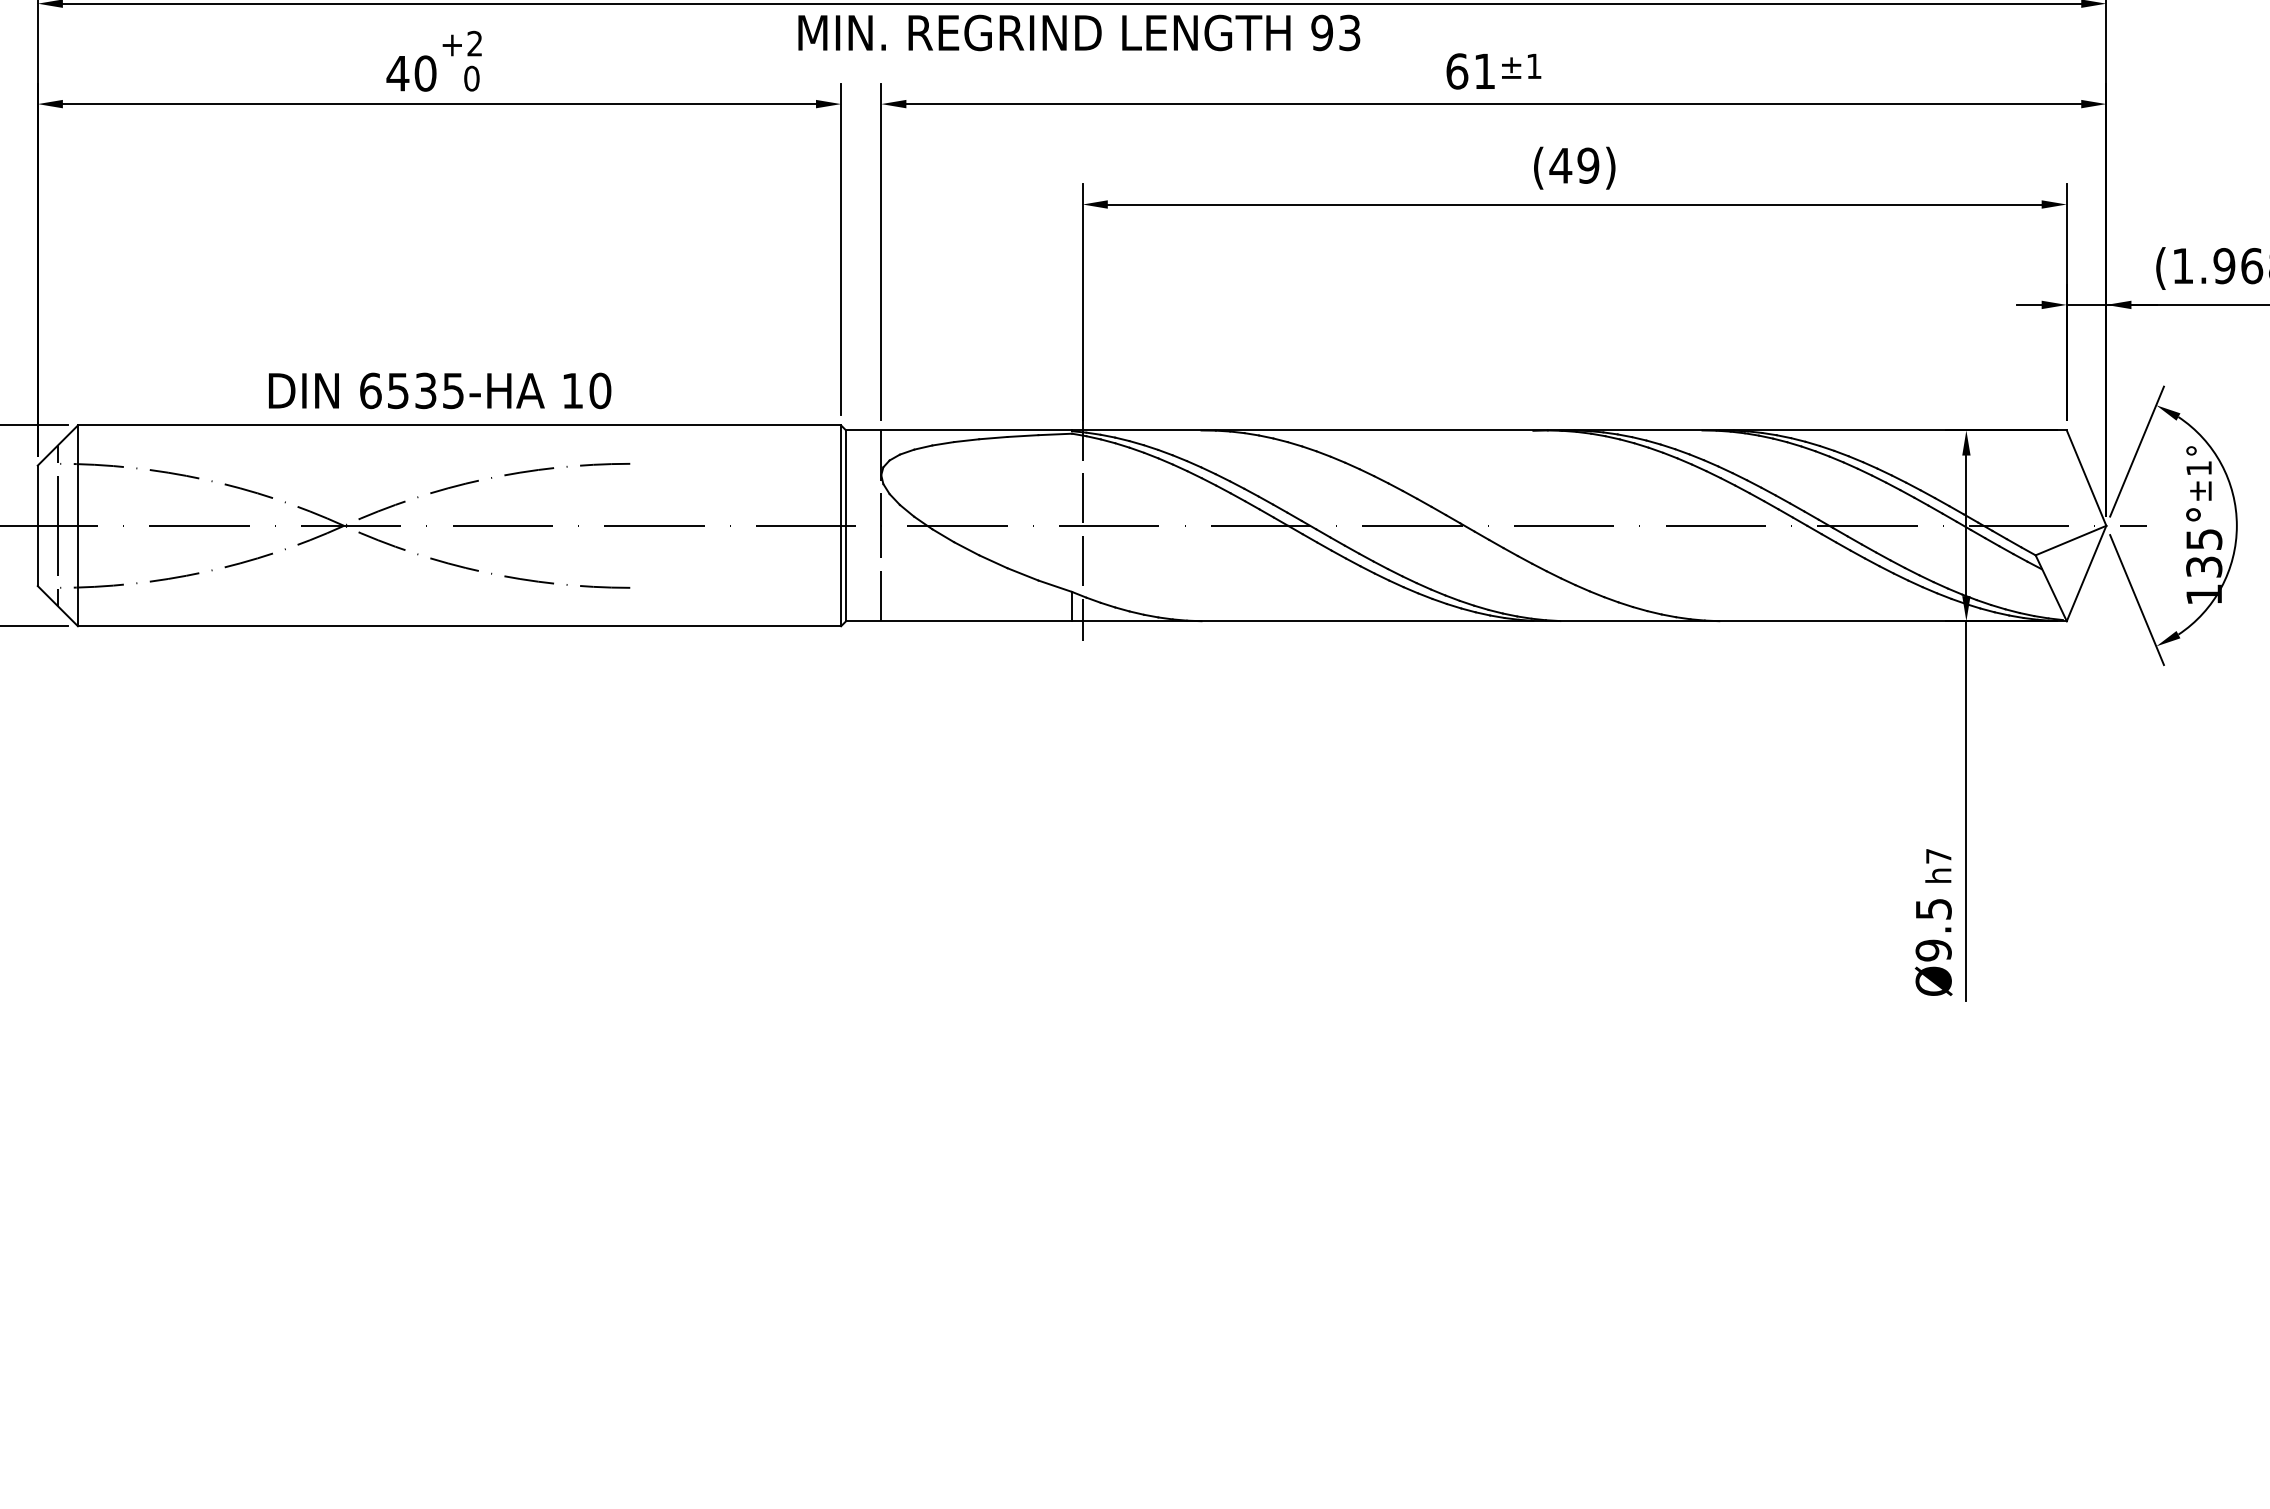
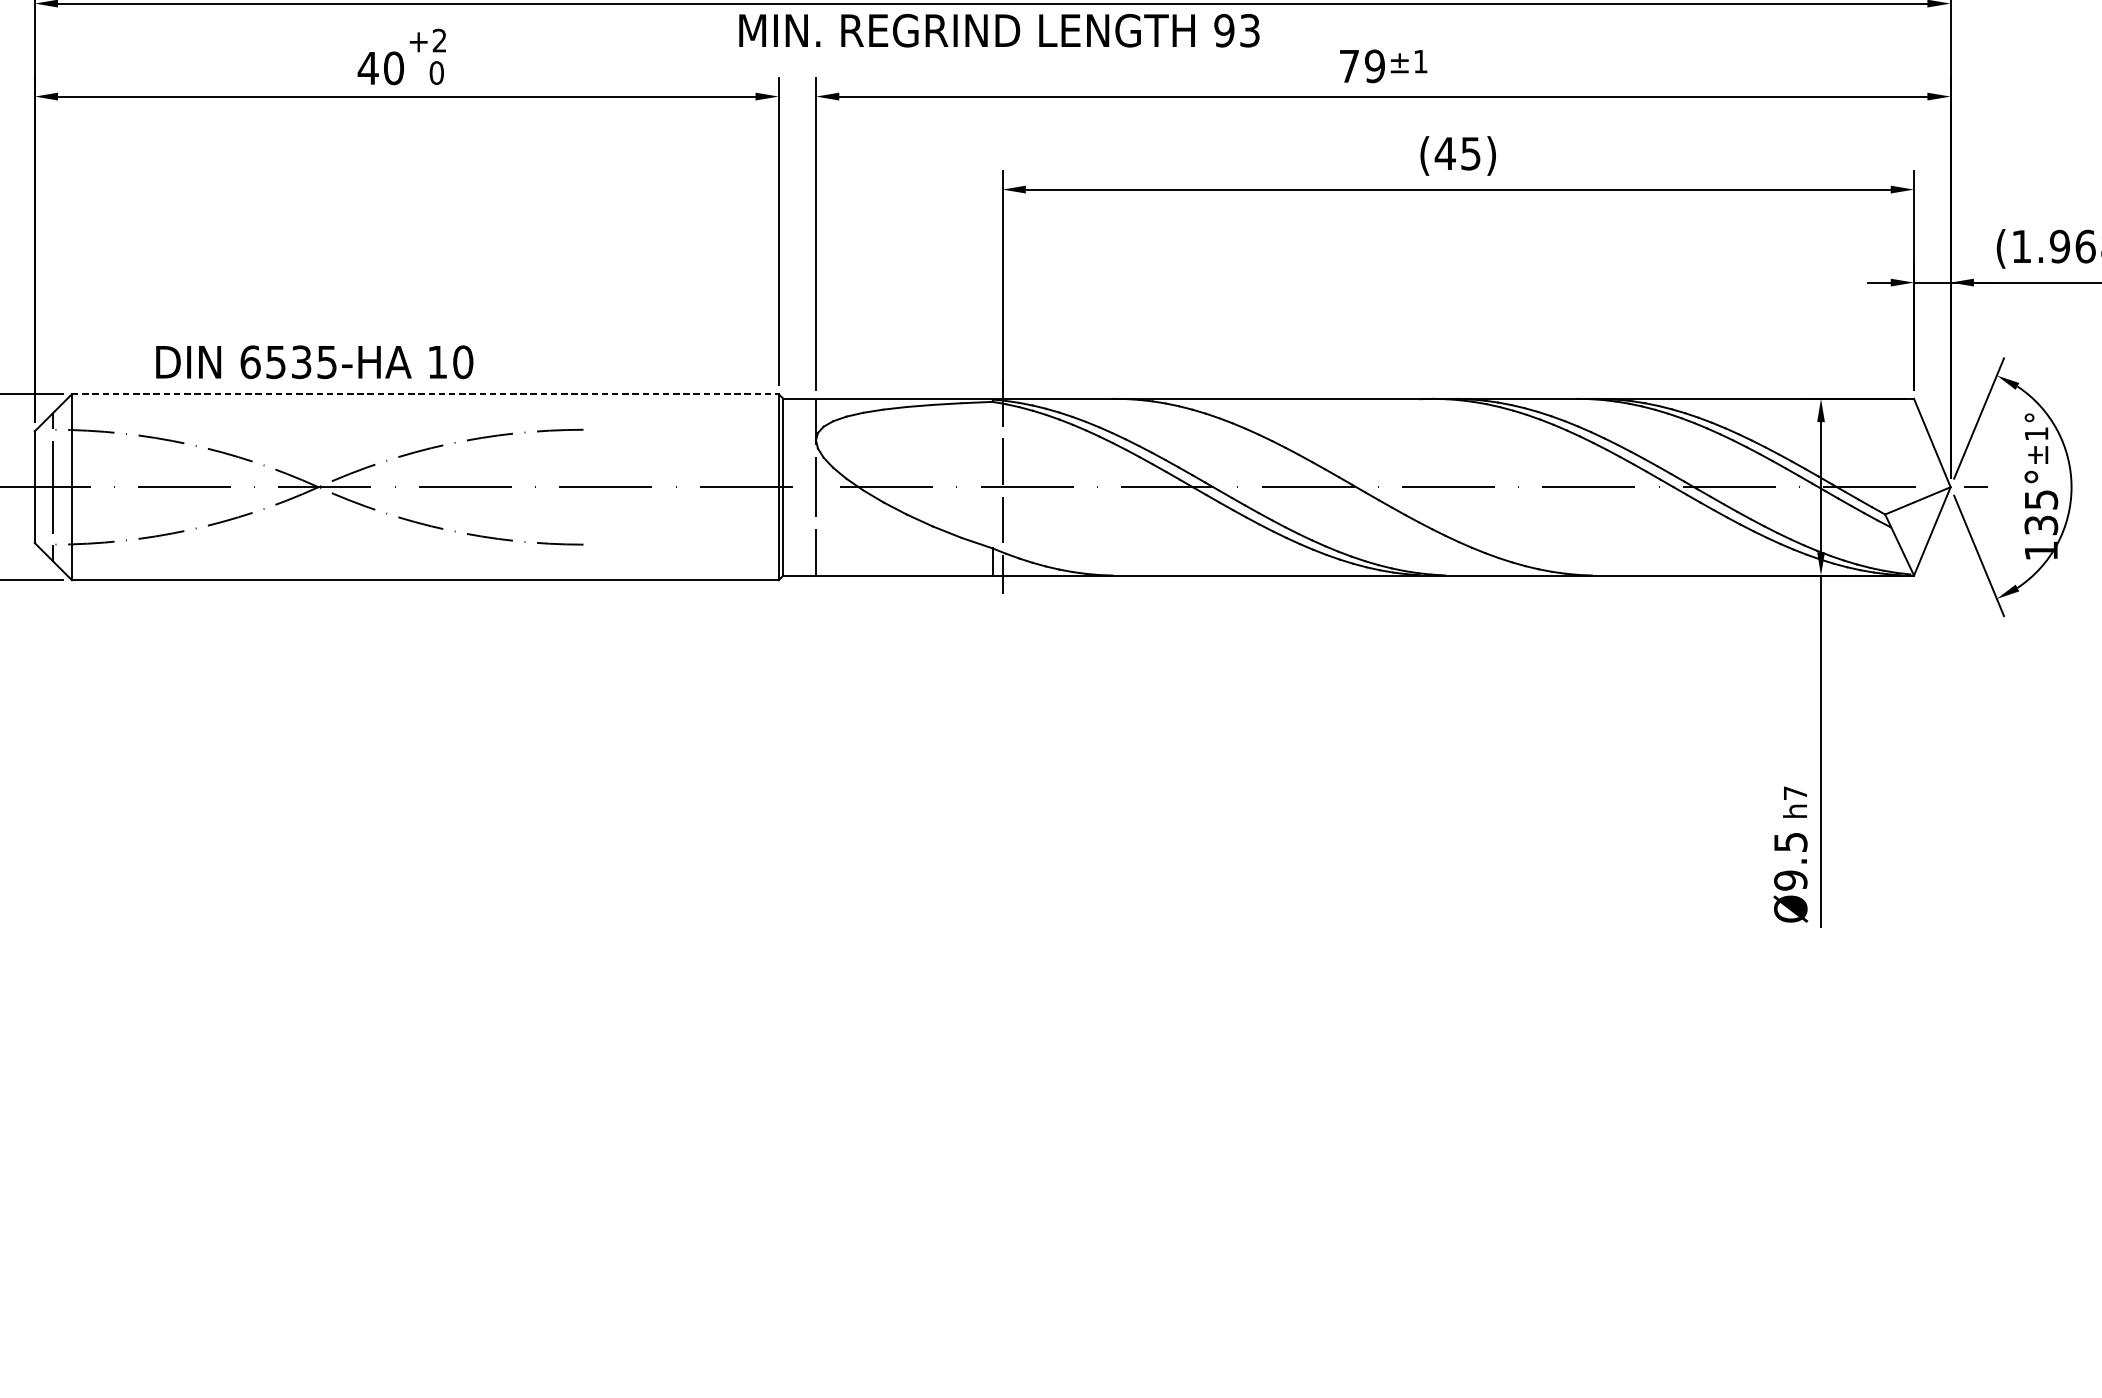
text: (1470, 71) -> (1361, 66), 61 -> 79
text: (1588, 165) -> (1471, 153), (49) -> (45)
text: (440, 390) -> (315, 361), moved
line: (459, 425) -> (425, 394), solid -> dashed

